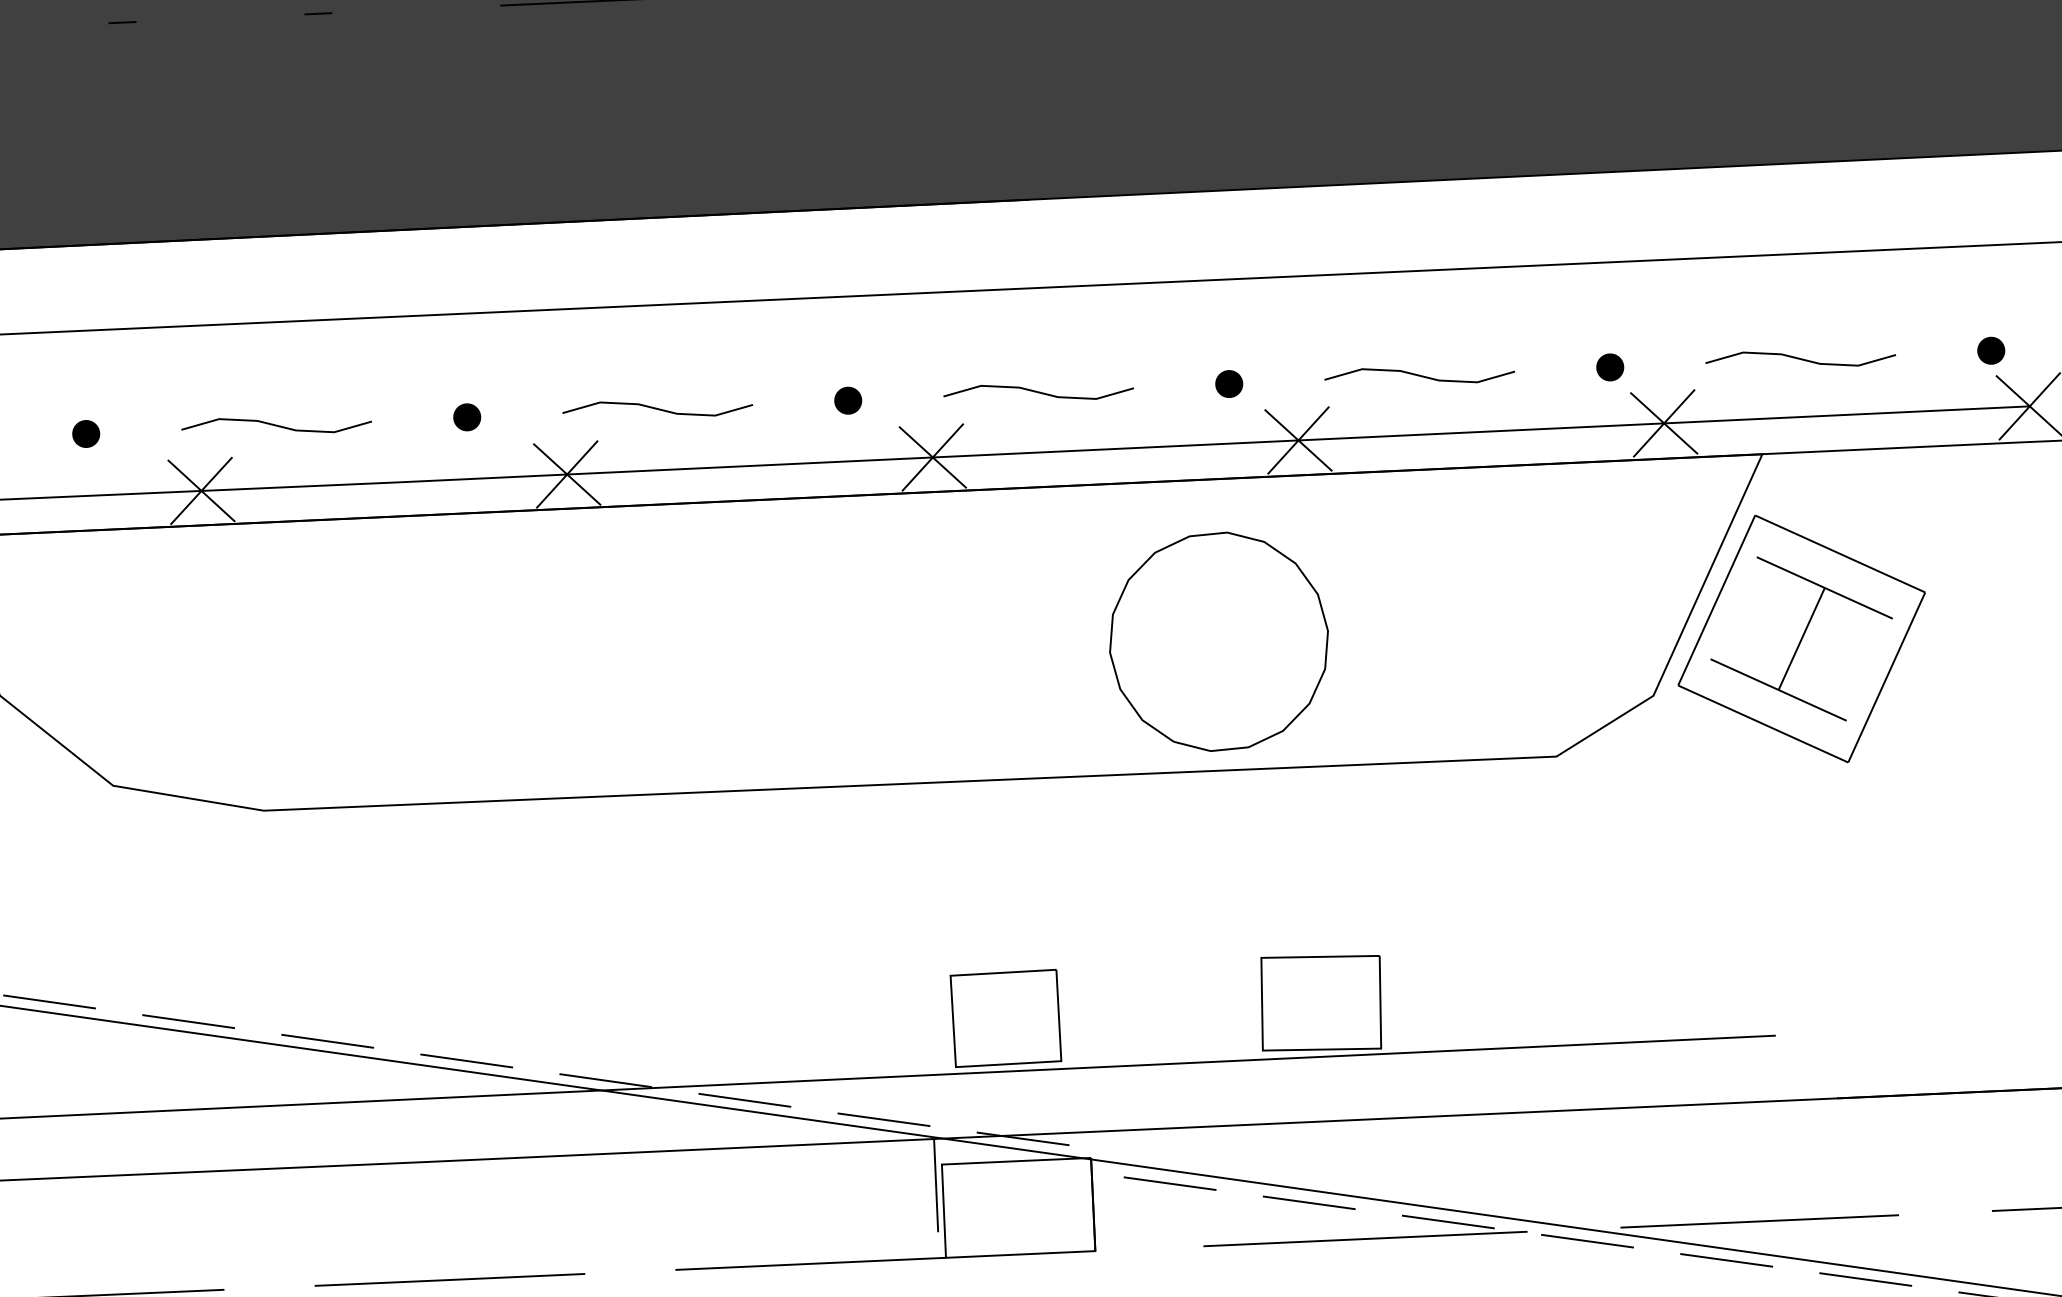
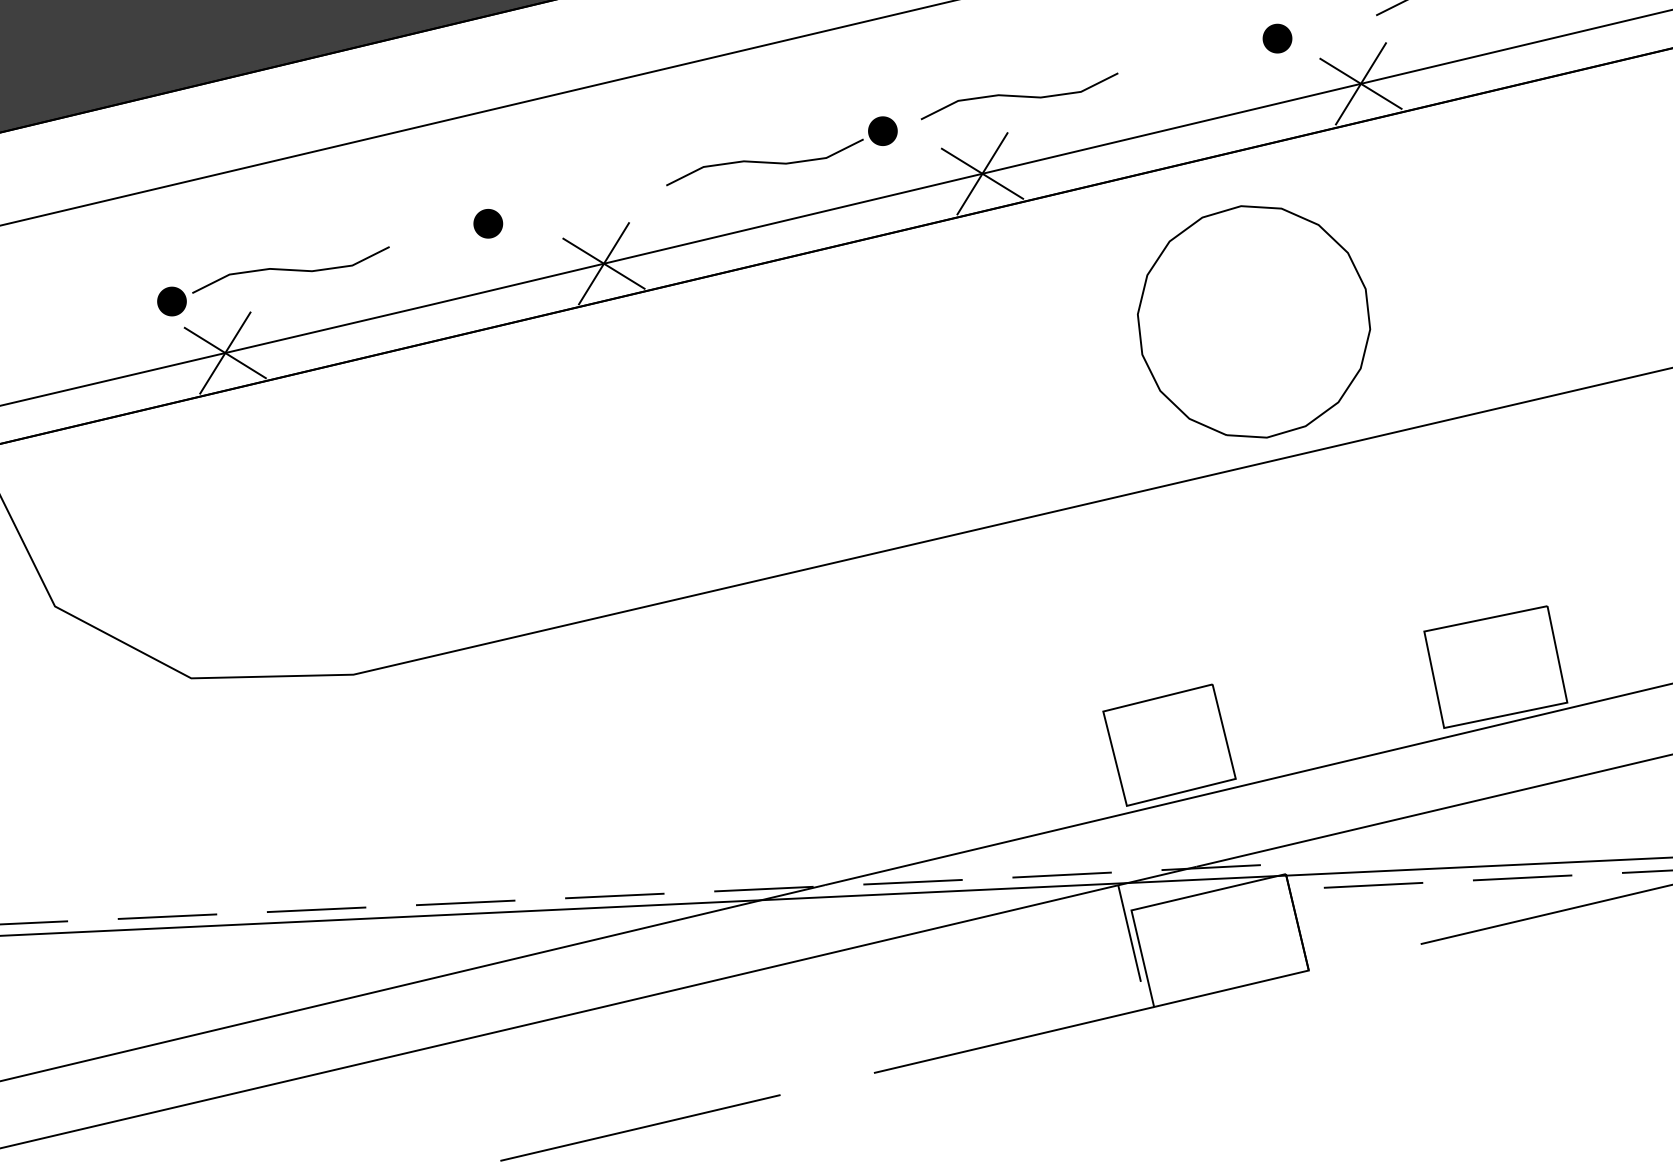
curve: (1038, 392) -> (1019, 96), moved
curve: (657, 408) -> (764, 161), moved
part: (86, 433) -> (172, 300), moved
part: (1218, 641) -> (1253, 321), moved

